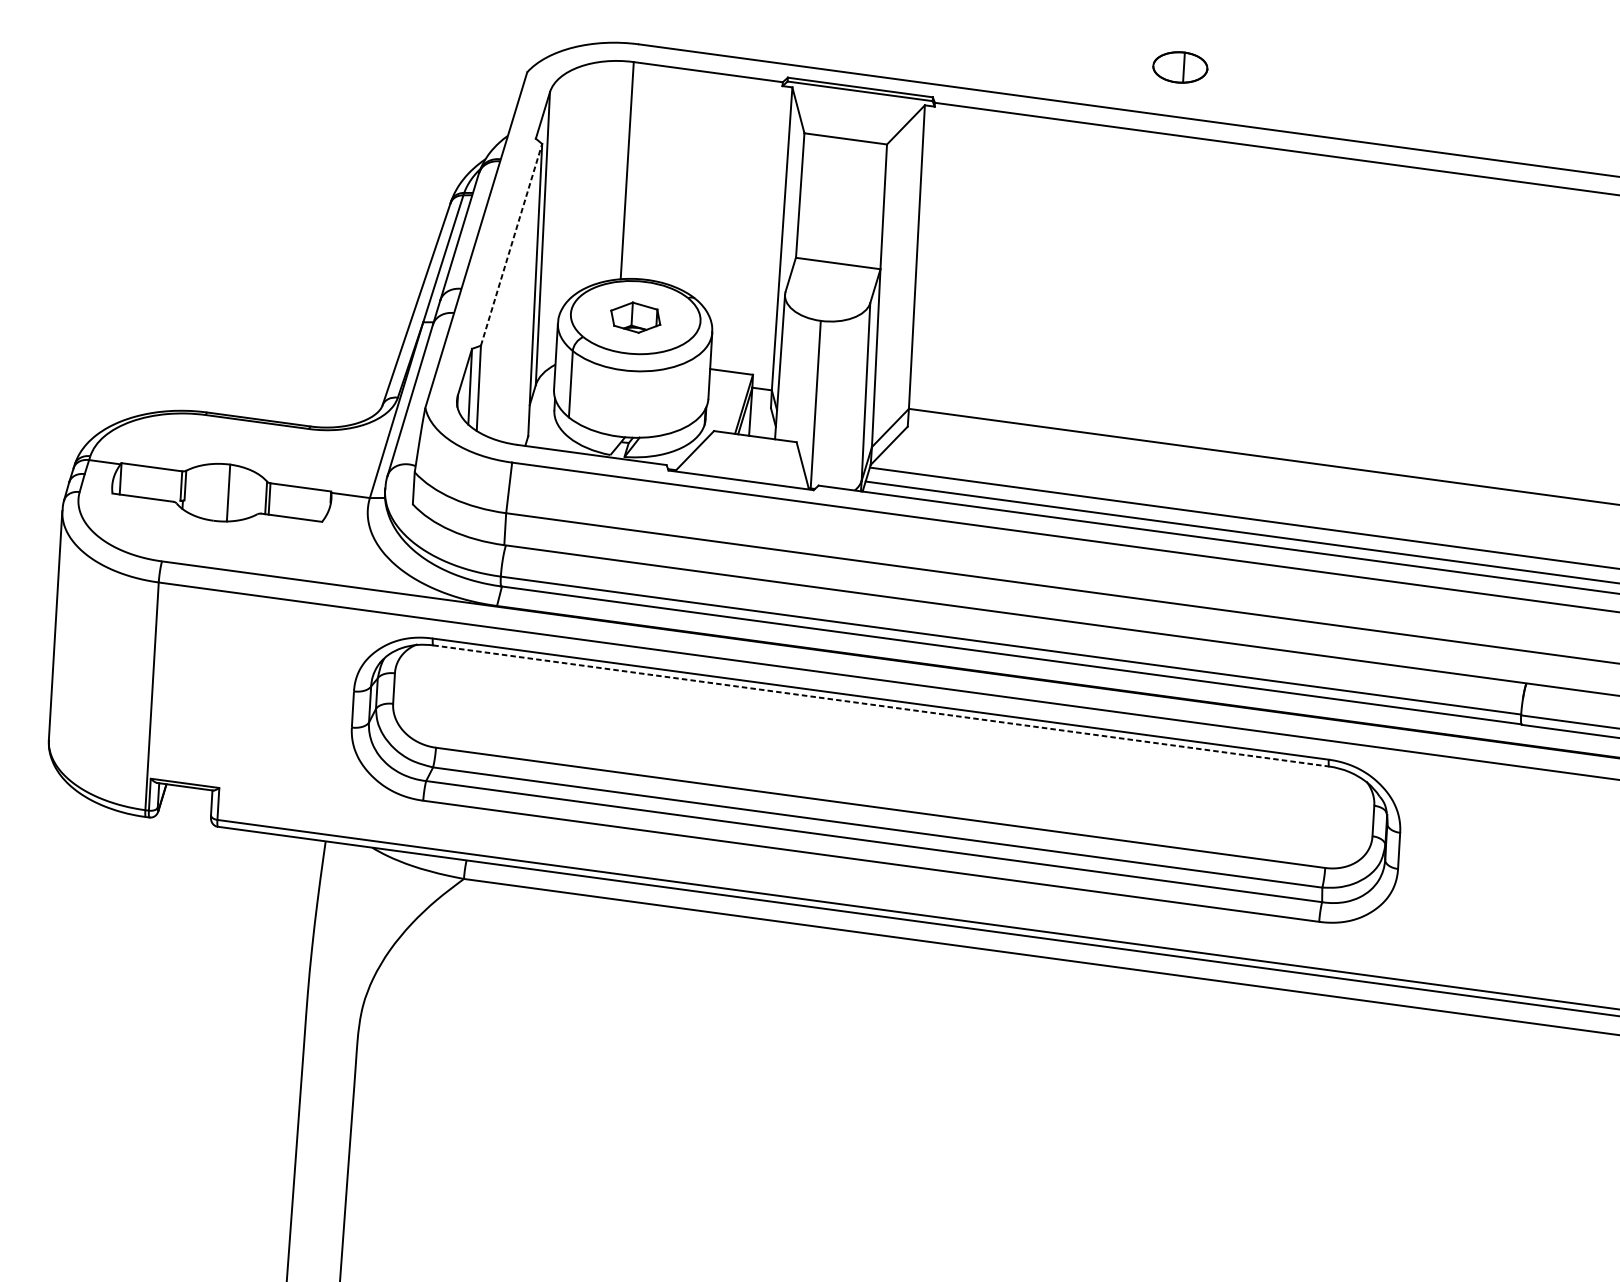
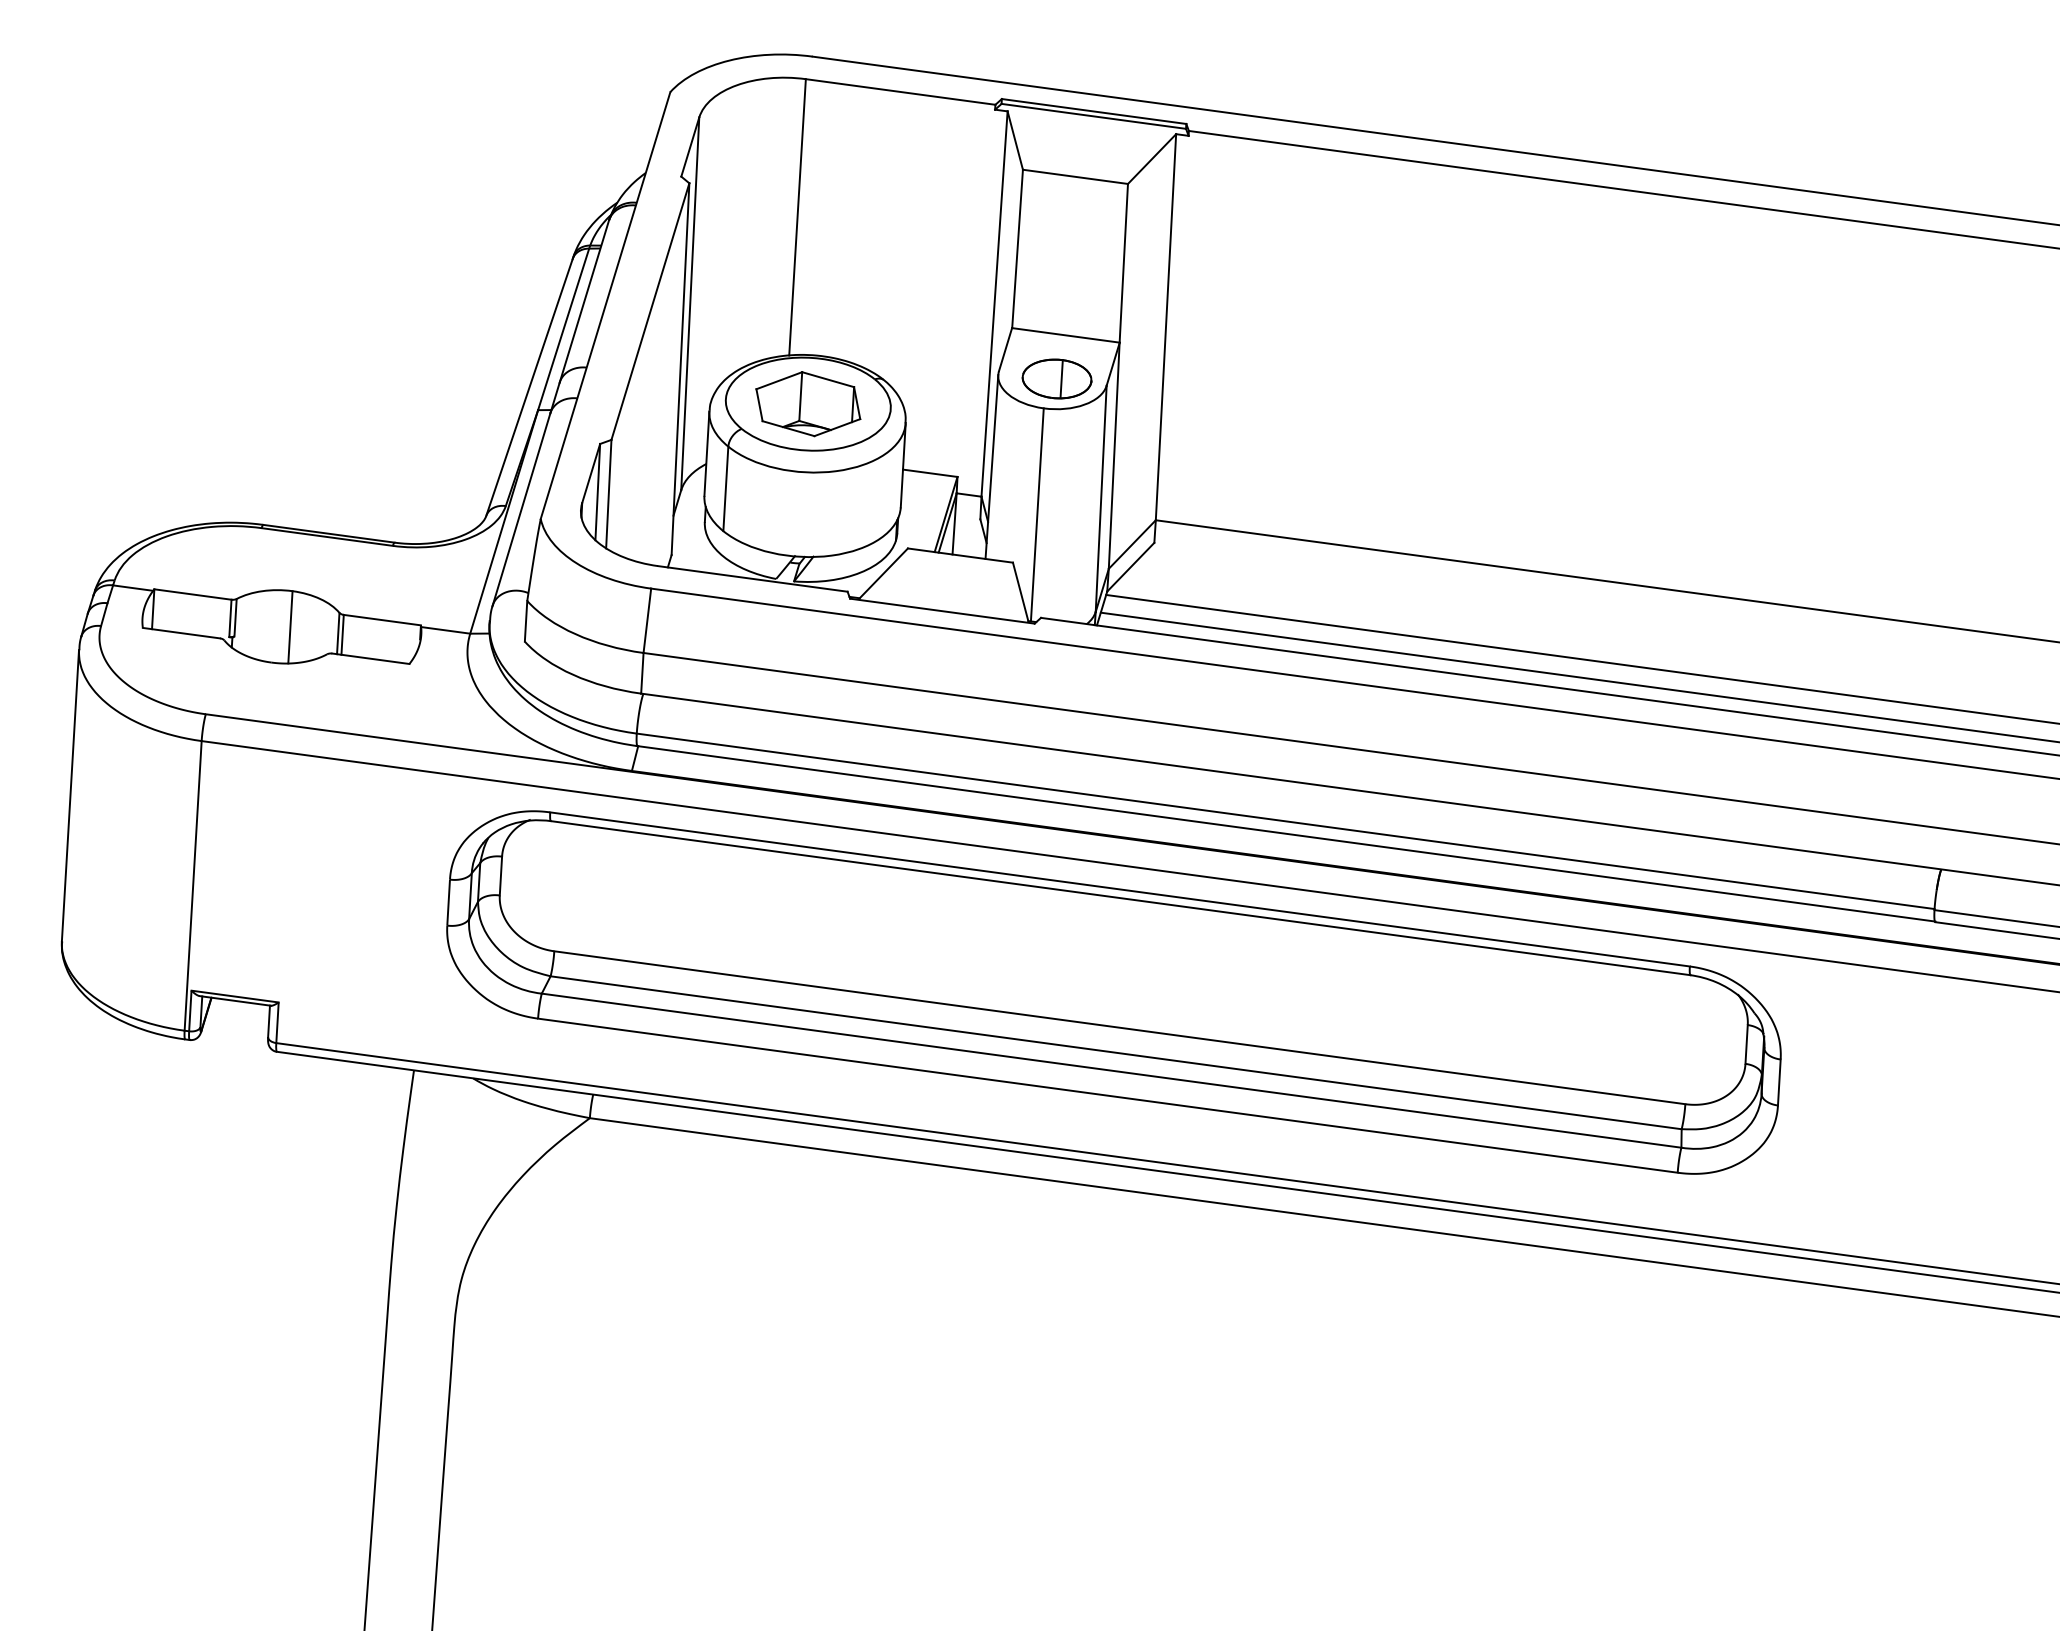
part: (1179, 67) -> (1056, 378), moved
line: (511, 244) -> (650, 311), dashed -> solid
part: (635, 317) -> (808, 404), size x1.67
line: (881, 706) -> (1120, 898), dashed -> solid

